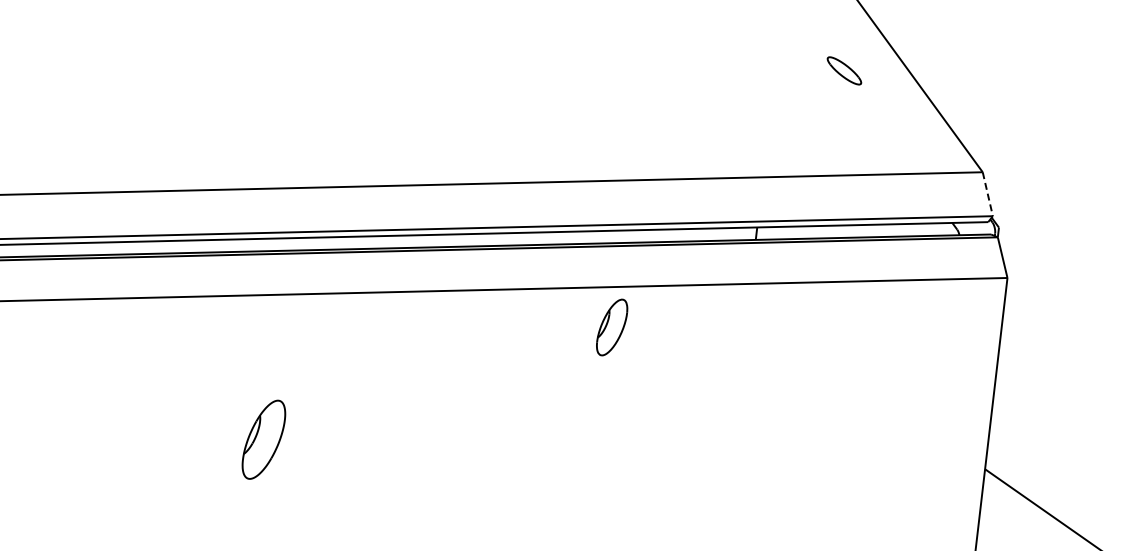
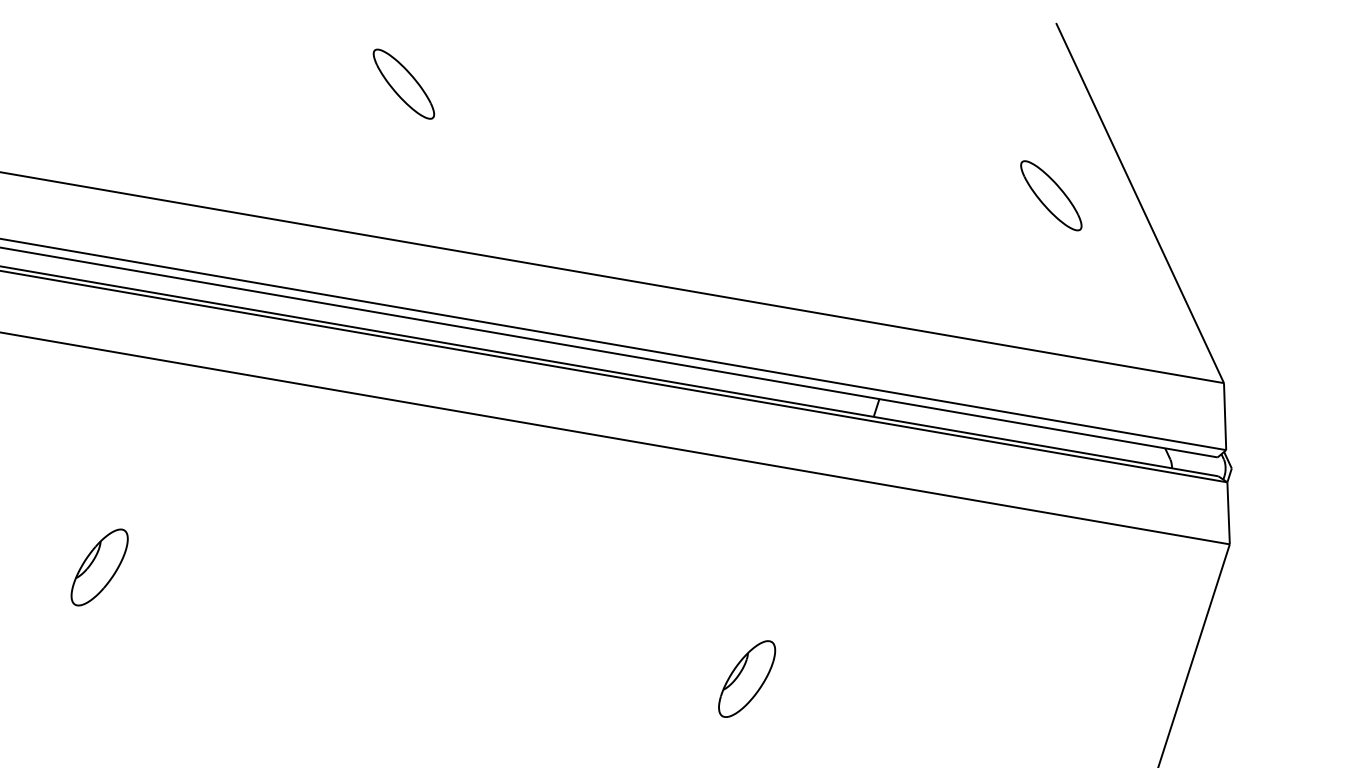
part: (844, 70) -> (1051, 195), size x1.43
part: (402, 80) -> (404, 83), added
line: (987, 194) -> (1224, 416), dashed -> solid
part: (612, 327) -> (747, 679), moved
part: (264, 439) -> (100, 567), size x0.71

